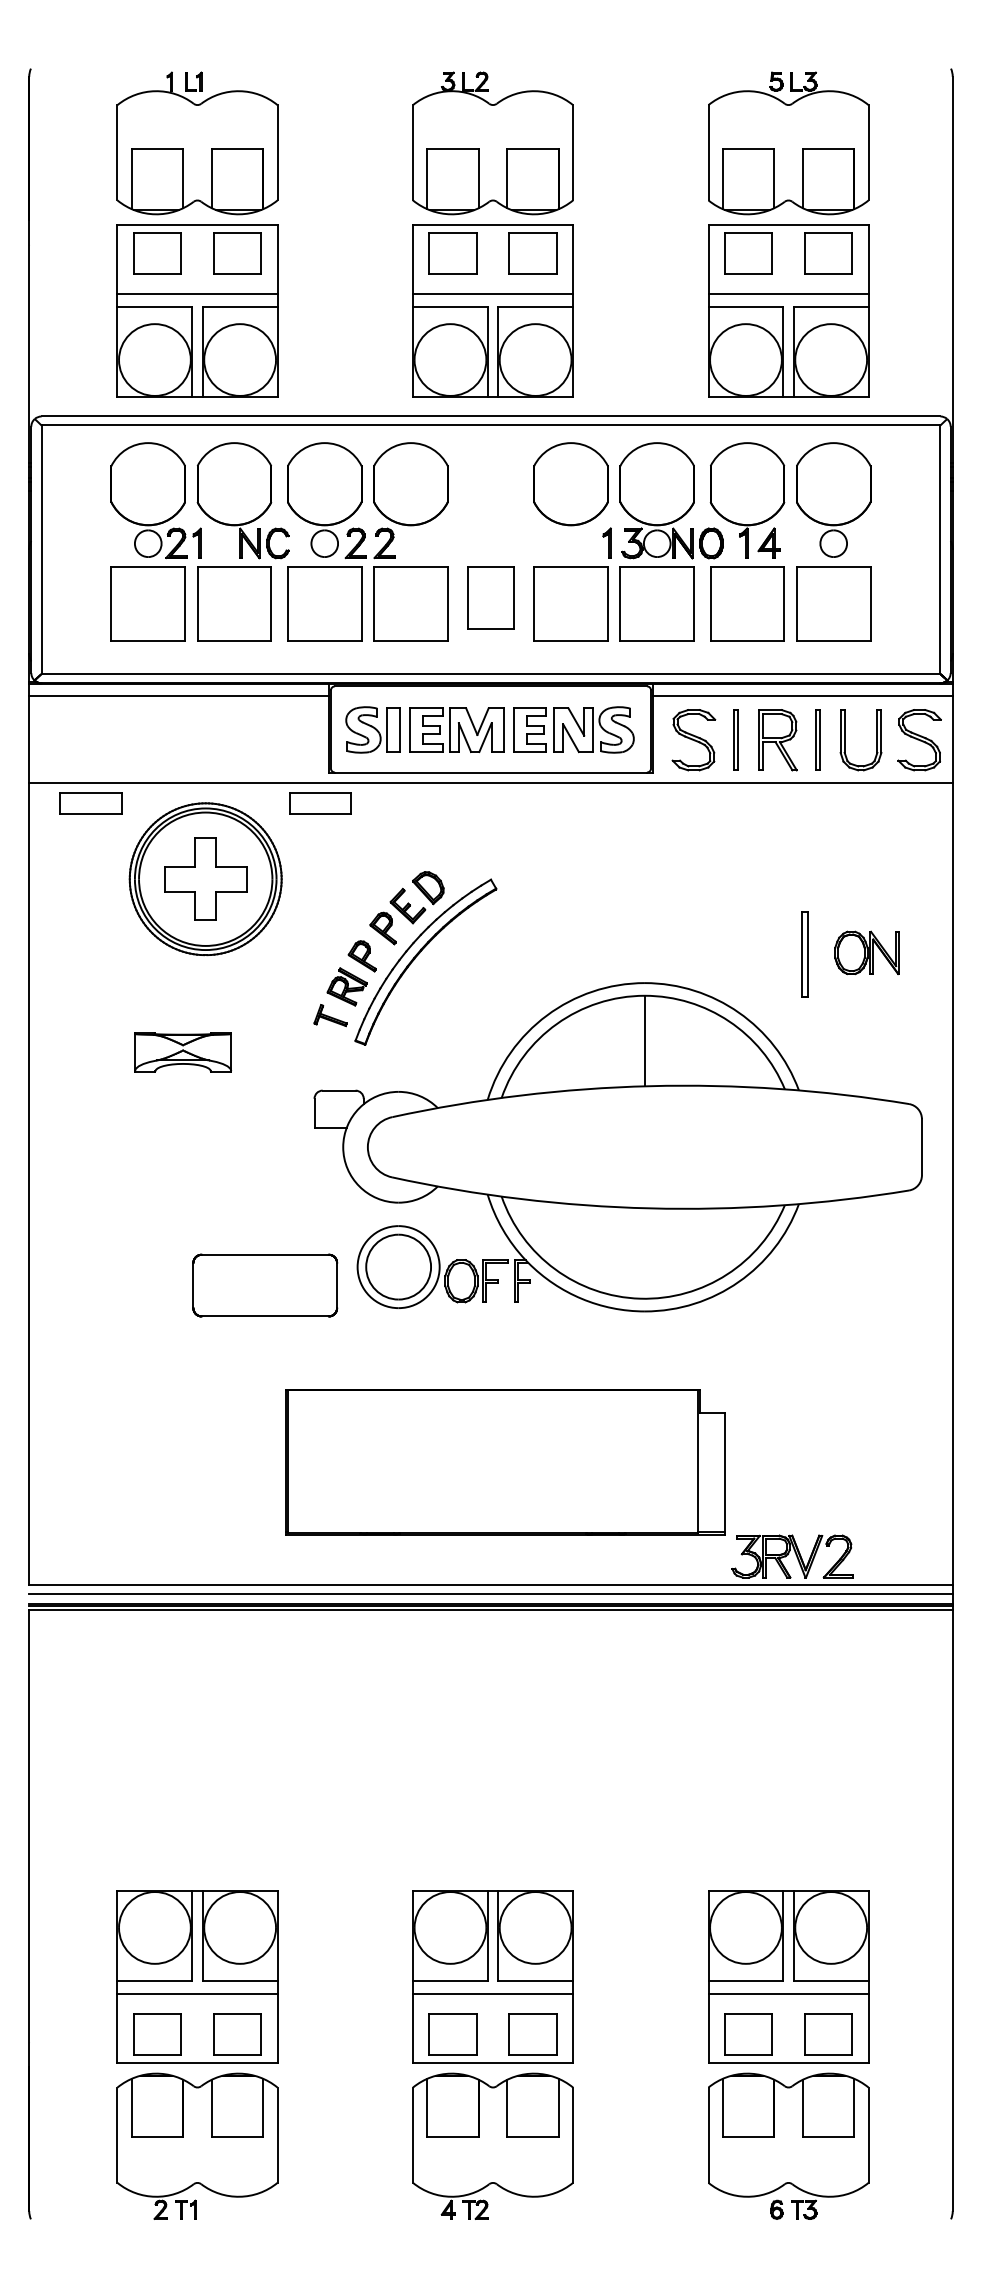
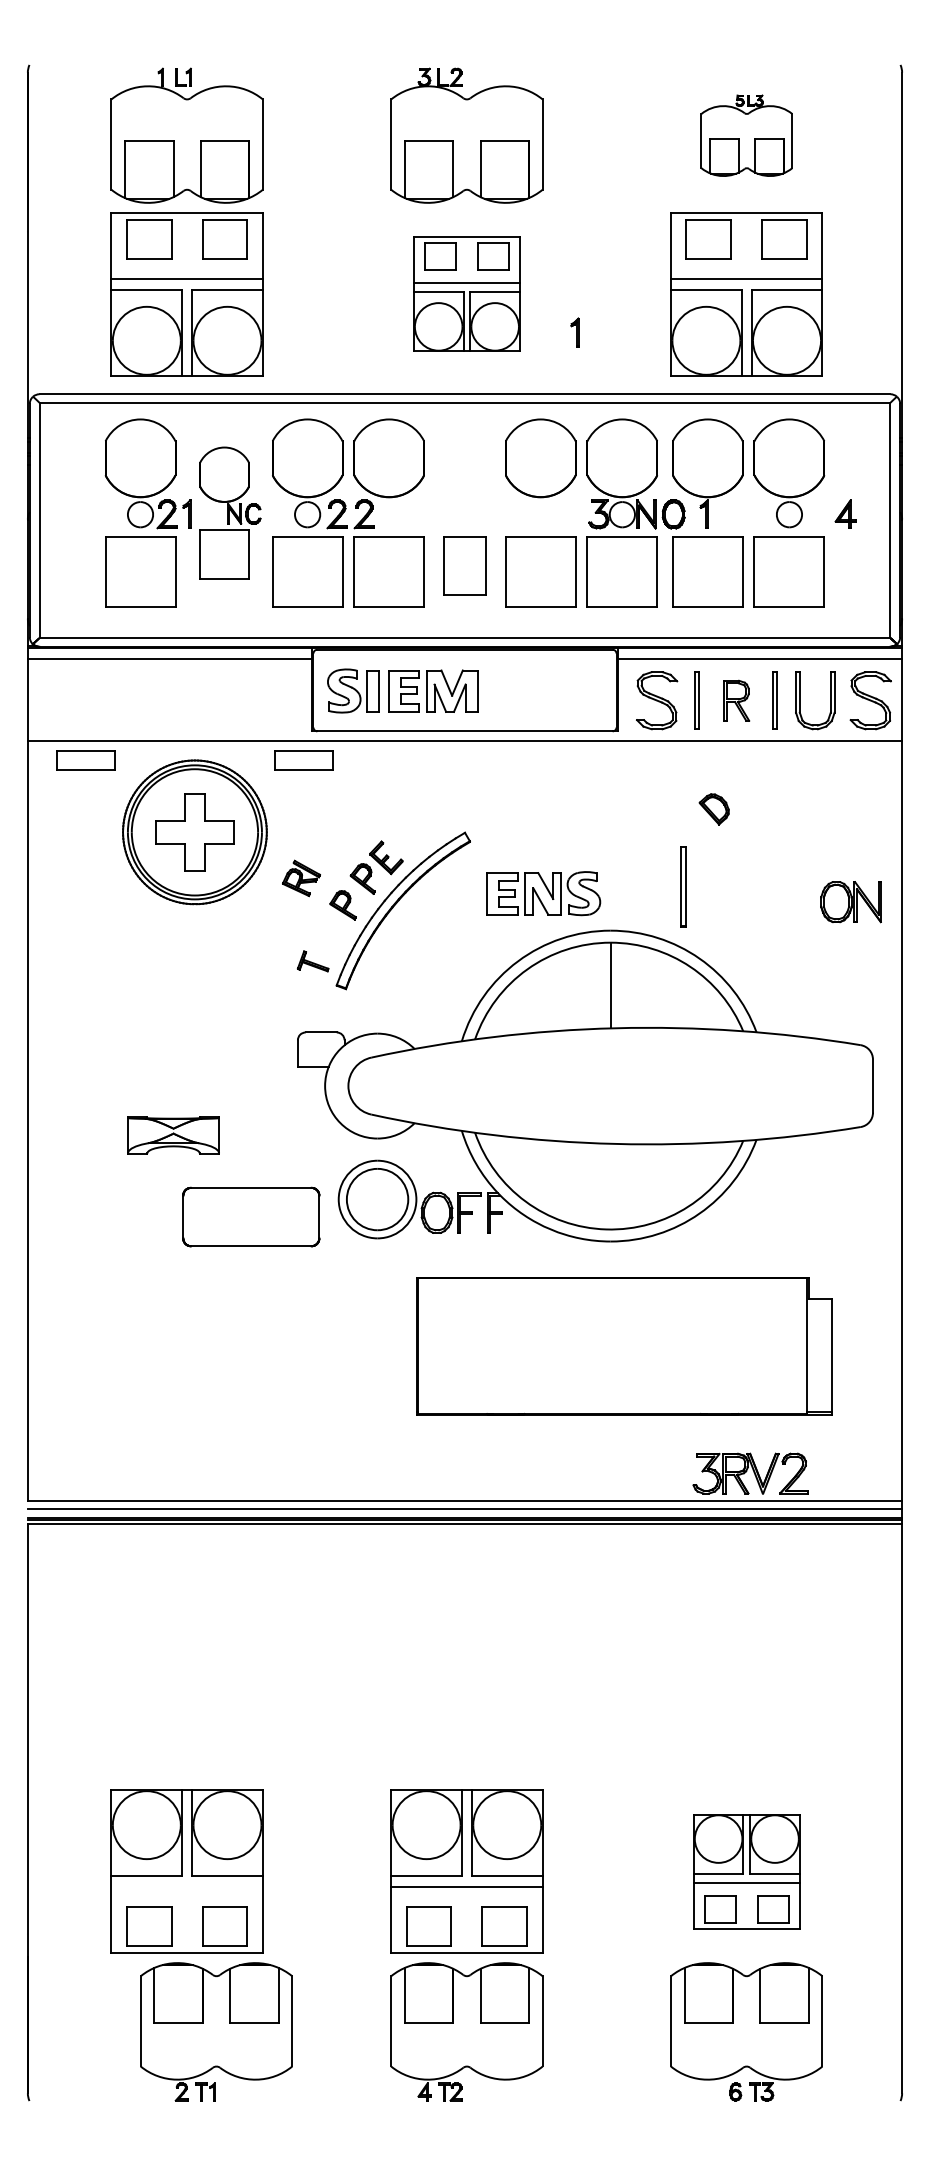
part: (788, 143) -> (746, 135), size x0.6
part: (492, 310) -> (466, 293), size x0.7
part: (242, 541) -> (229, 512), size x0.7
part: (606, 542) -> (574, 331), moved
part: (768, 542) -> (845, 513), moved
part: (573, 729) -> (543, 893), moved
part: (777, 740) -> (736, 701), size x0.7
part: (428, 888) -> (714, 809), moved
part: (866, 952) -> (850, 901), moved
part: (804, 954) -> (683, 886), moved
part: (346, 986) -> (300, 878), moved
part: (182, 1052) -> (172, 1135), moved
part: (505, 1462) -> (624, 1346), moved
part: (788, 1976) -> (746, 1871), size x0.7
line: (197, 1993) -> (187, 1887), removed
part: (197, 2145) -> (216, 2031), moved

